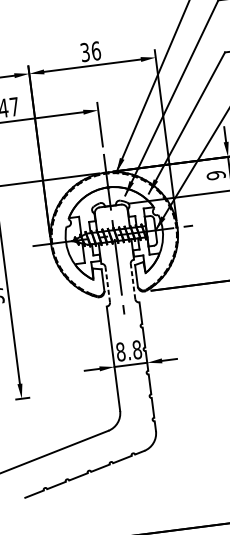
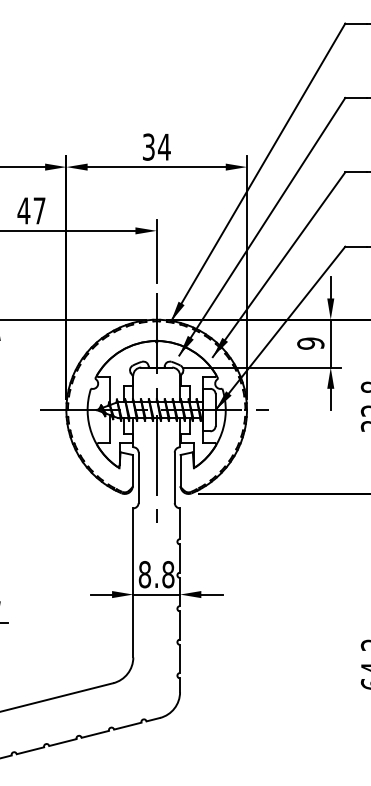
text: (96, 50) -> (164, 146), 36 -> 34
line: (132, 281) -> (174, 477), dashed -> solid
line: (107, 284) -> (138, 477), dashed -> solid

